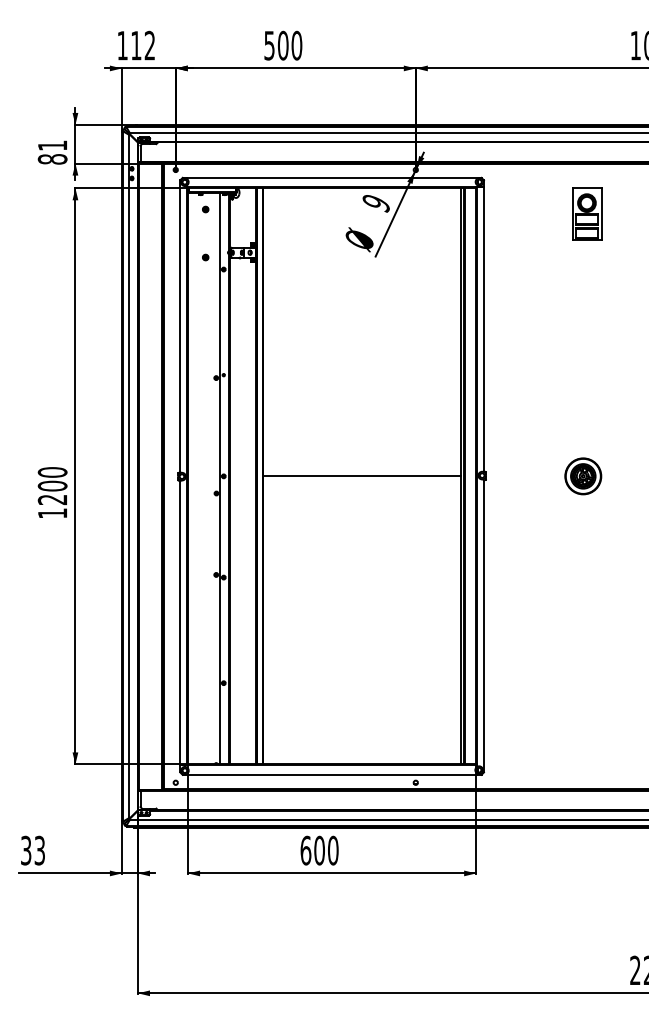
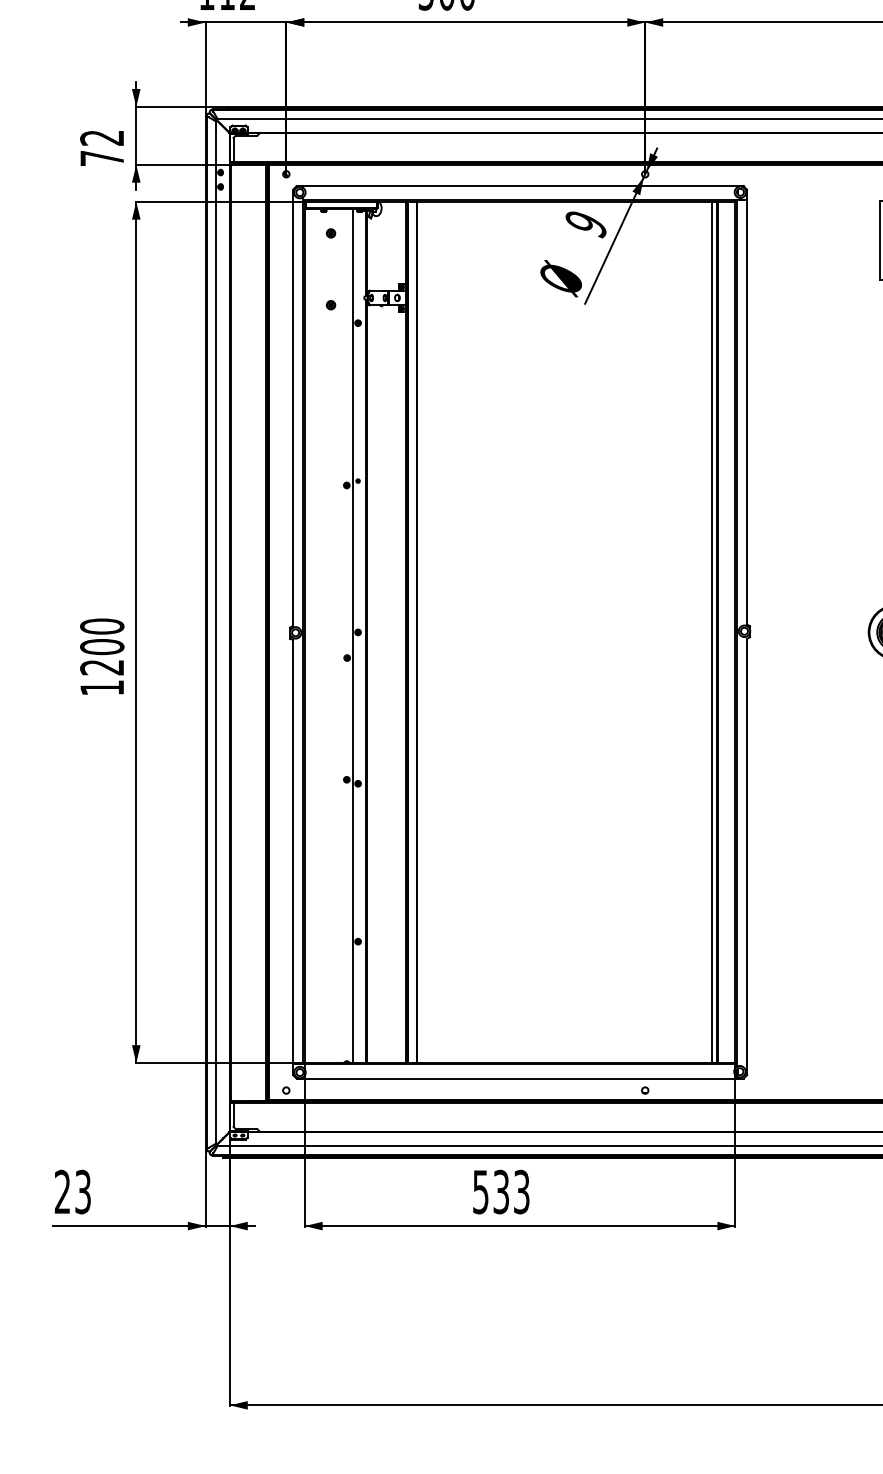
text: (52, 152) -> (101, 148), 81 -> 72
line: (361, 476) -> (564, 632), removed
text: (26, 850) -> (63, 1191), 33 -> 23
text: (319, 850) -> (501, 1191), 600 -> 533

